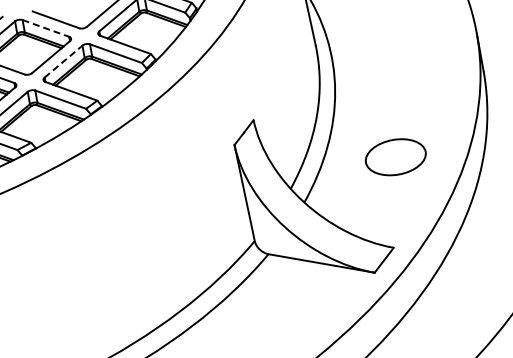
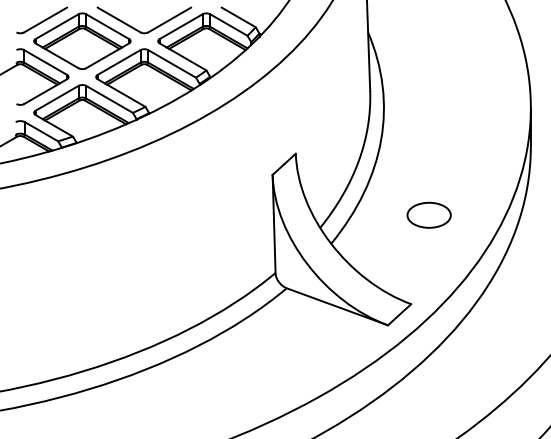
line: (45, 28) -> (107, 26), dashed -> solid
line: (63, 61) -> (119, 62), dashed -> solid
part: (394, 156) -> (428, 214), size x0.71

